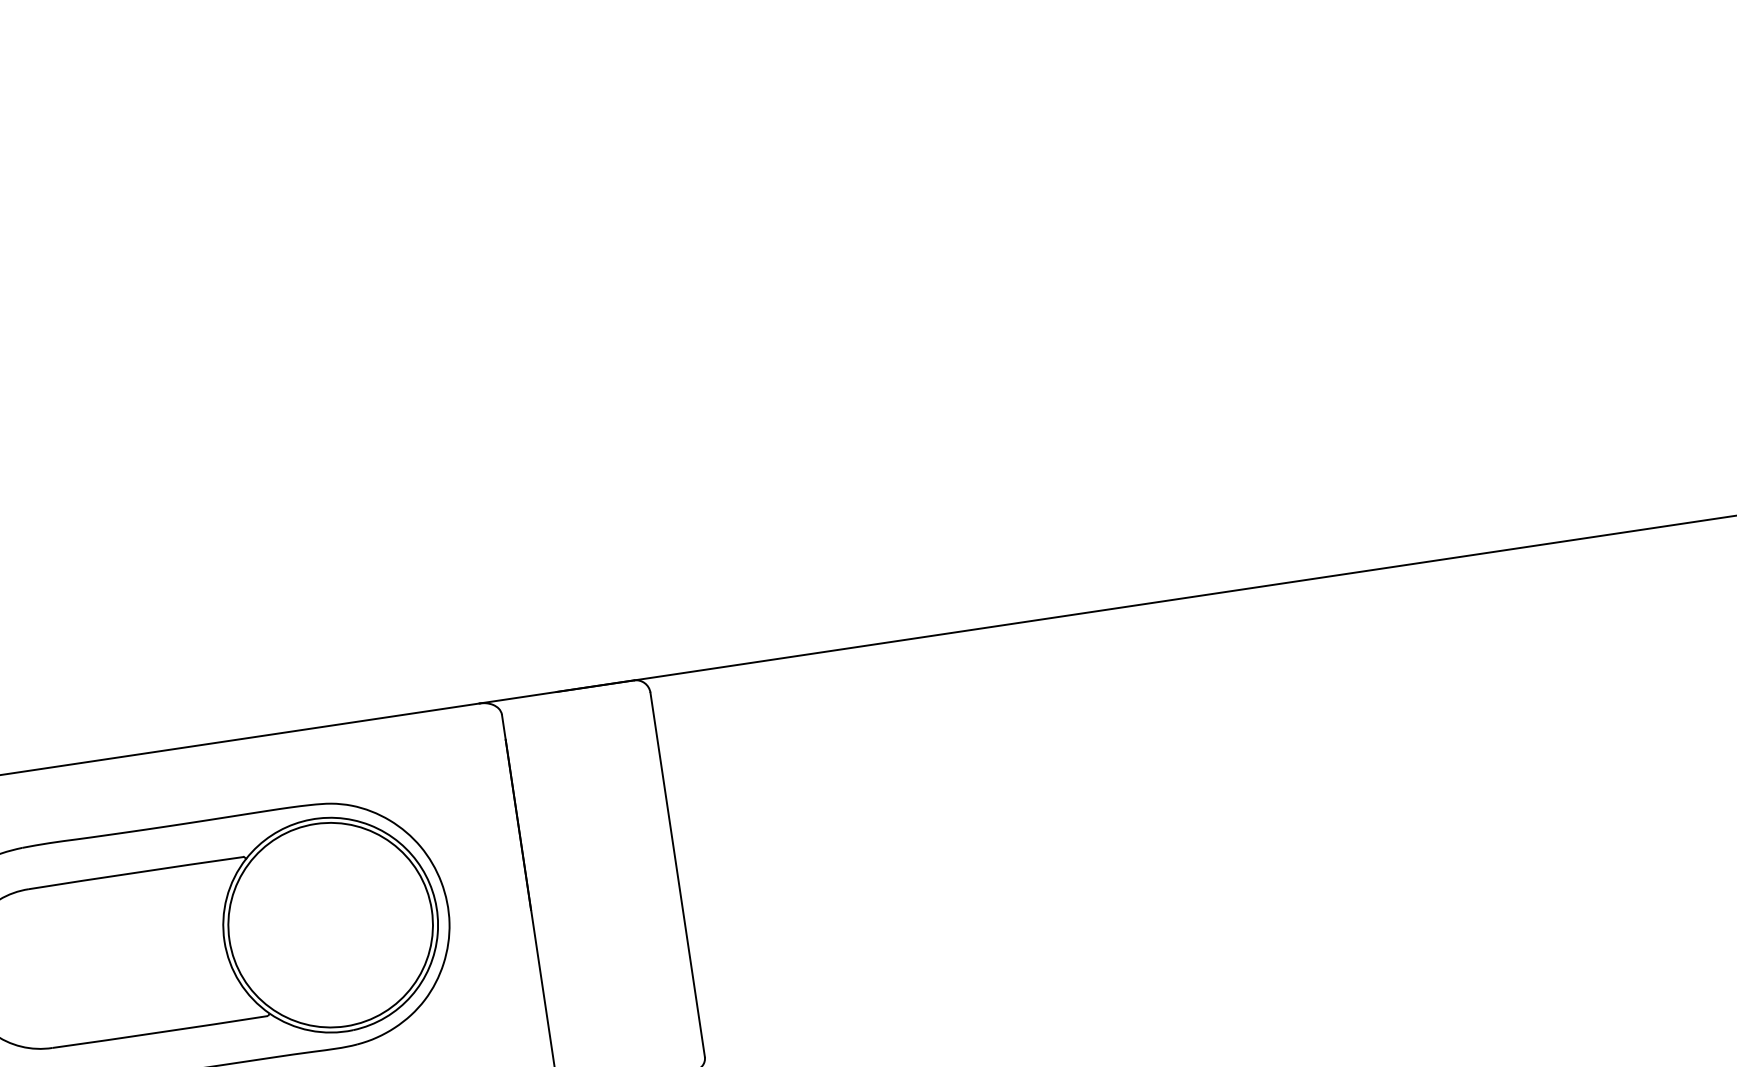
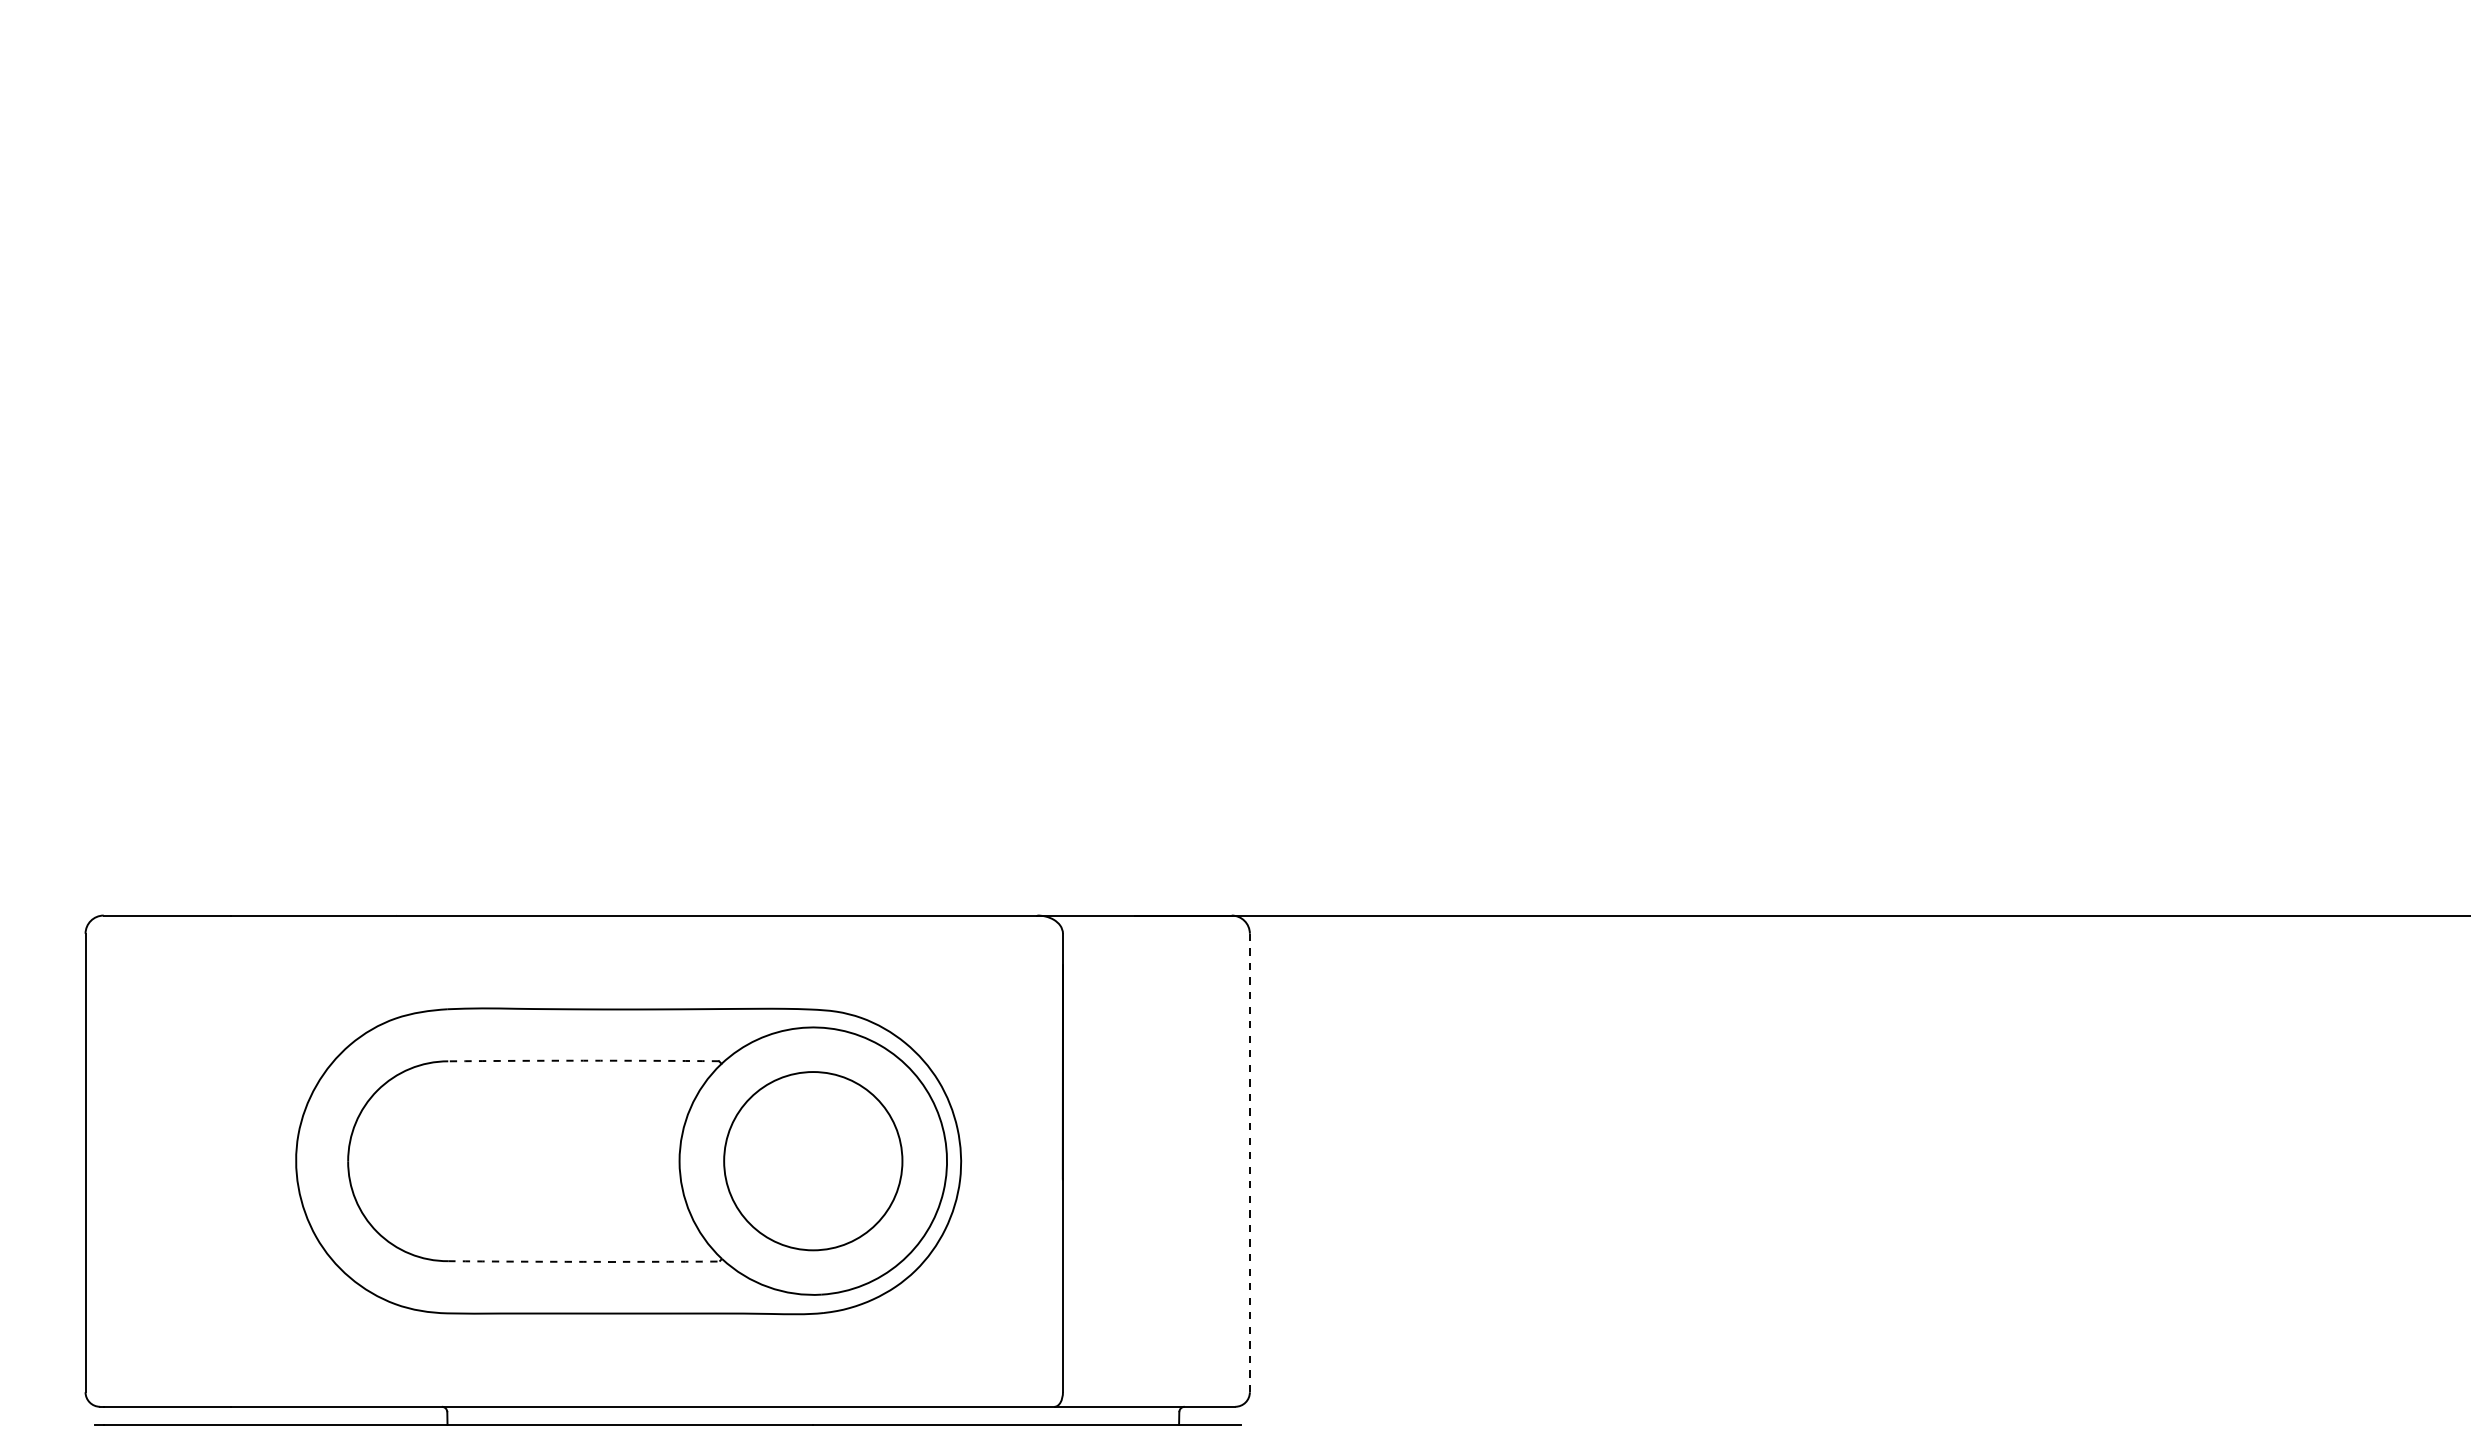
arc: (136, 872) -> (583, 1060), solid -> dashed
line: (677, 874) -> (1249, 1162), solid -> dashed
circle: (329, 924) -> (812, 1160), size x0.7
arc: (160, 1032) -> (583, 1261), solid -> dashed

